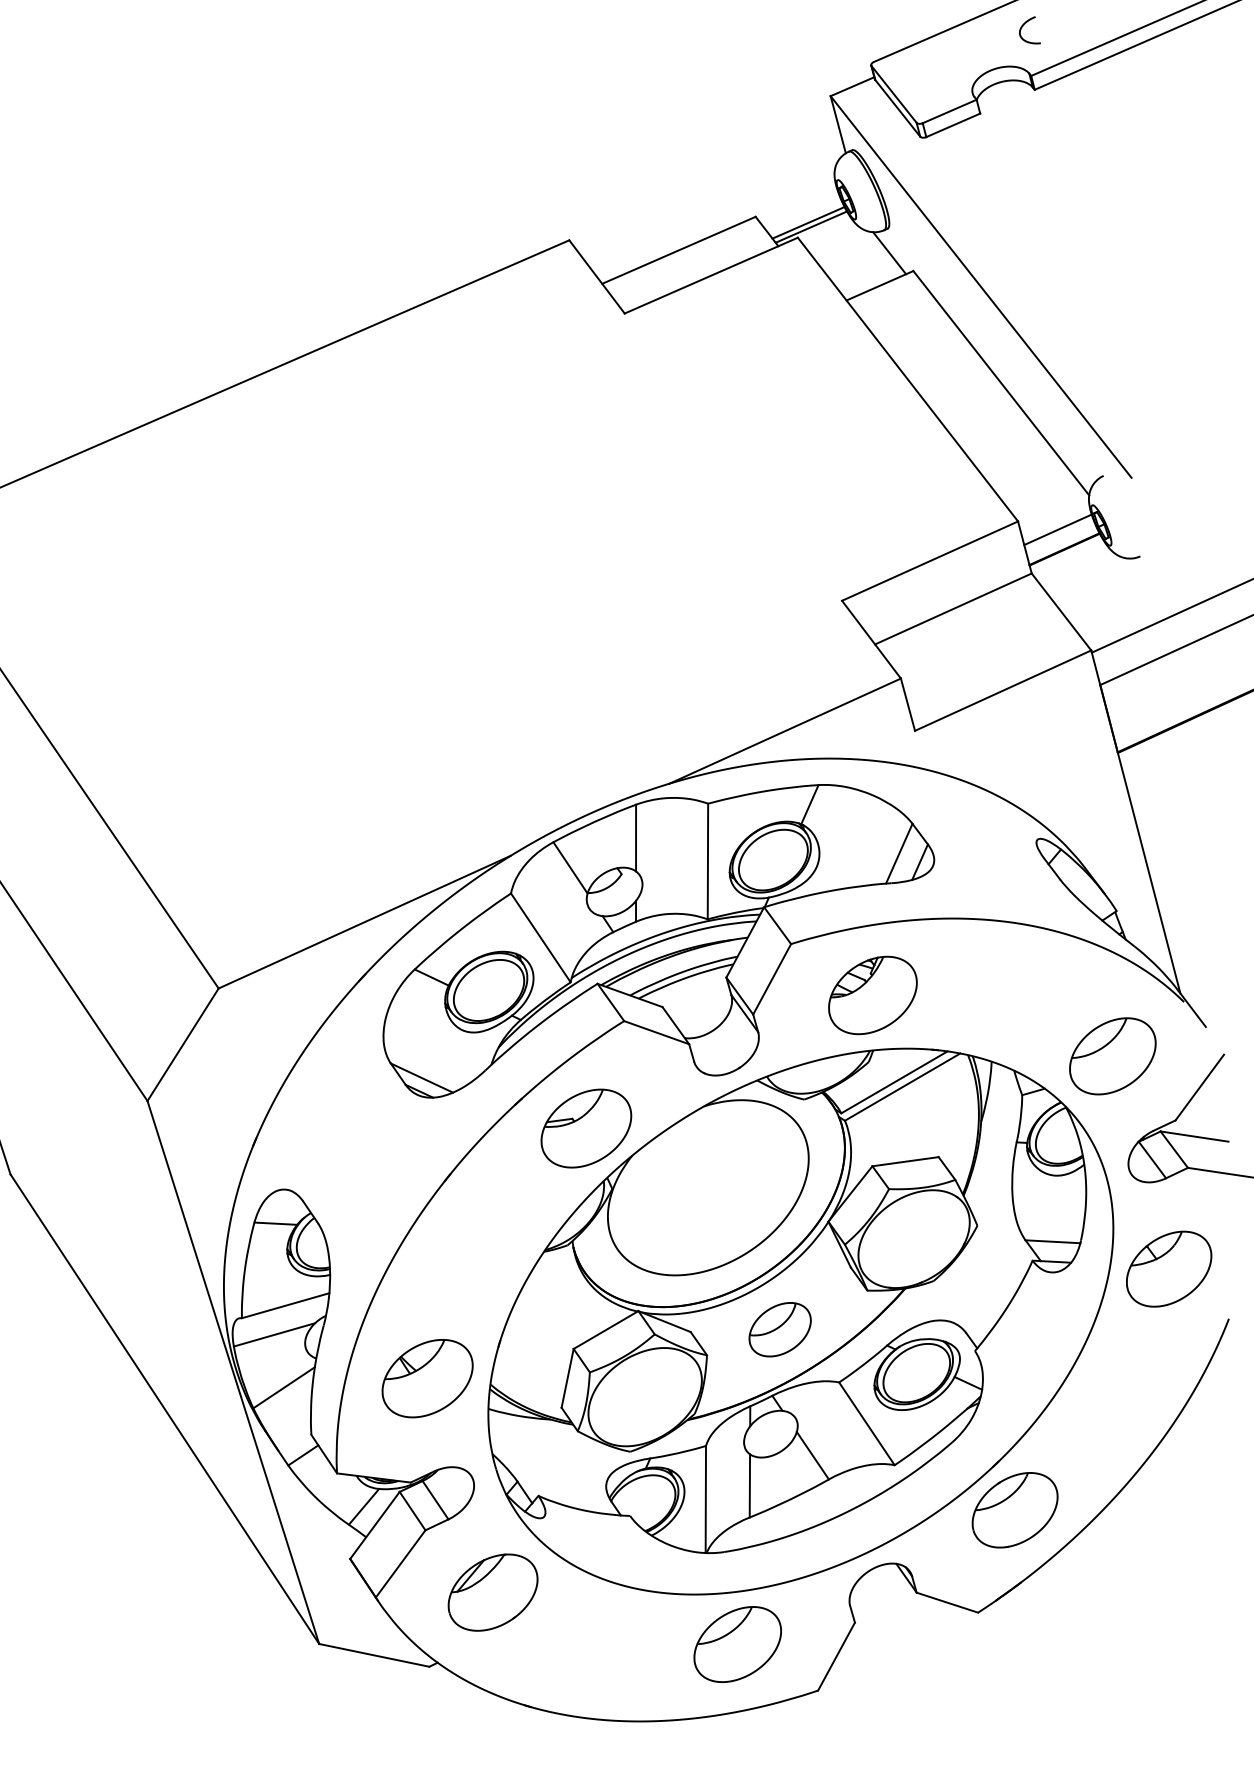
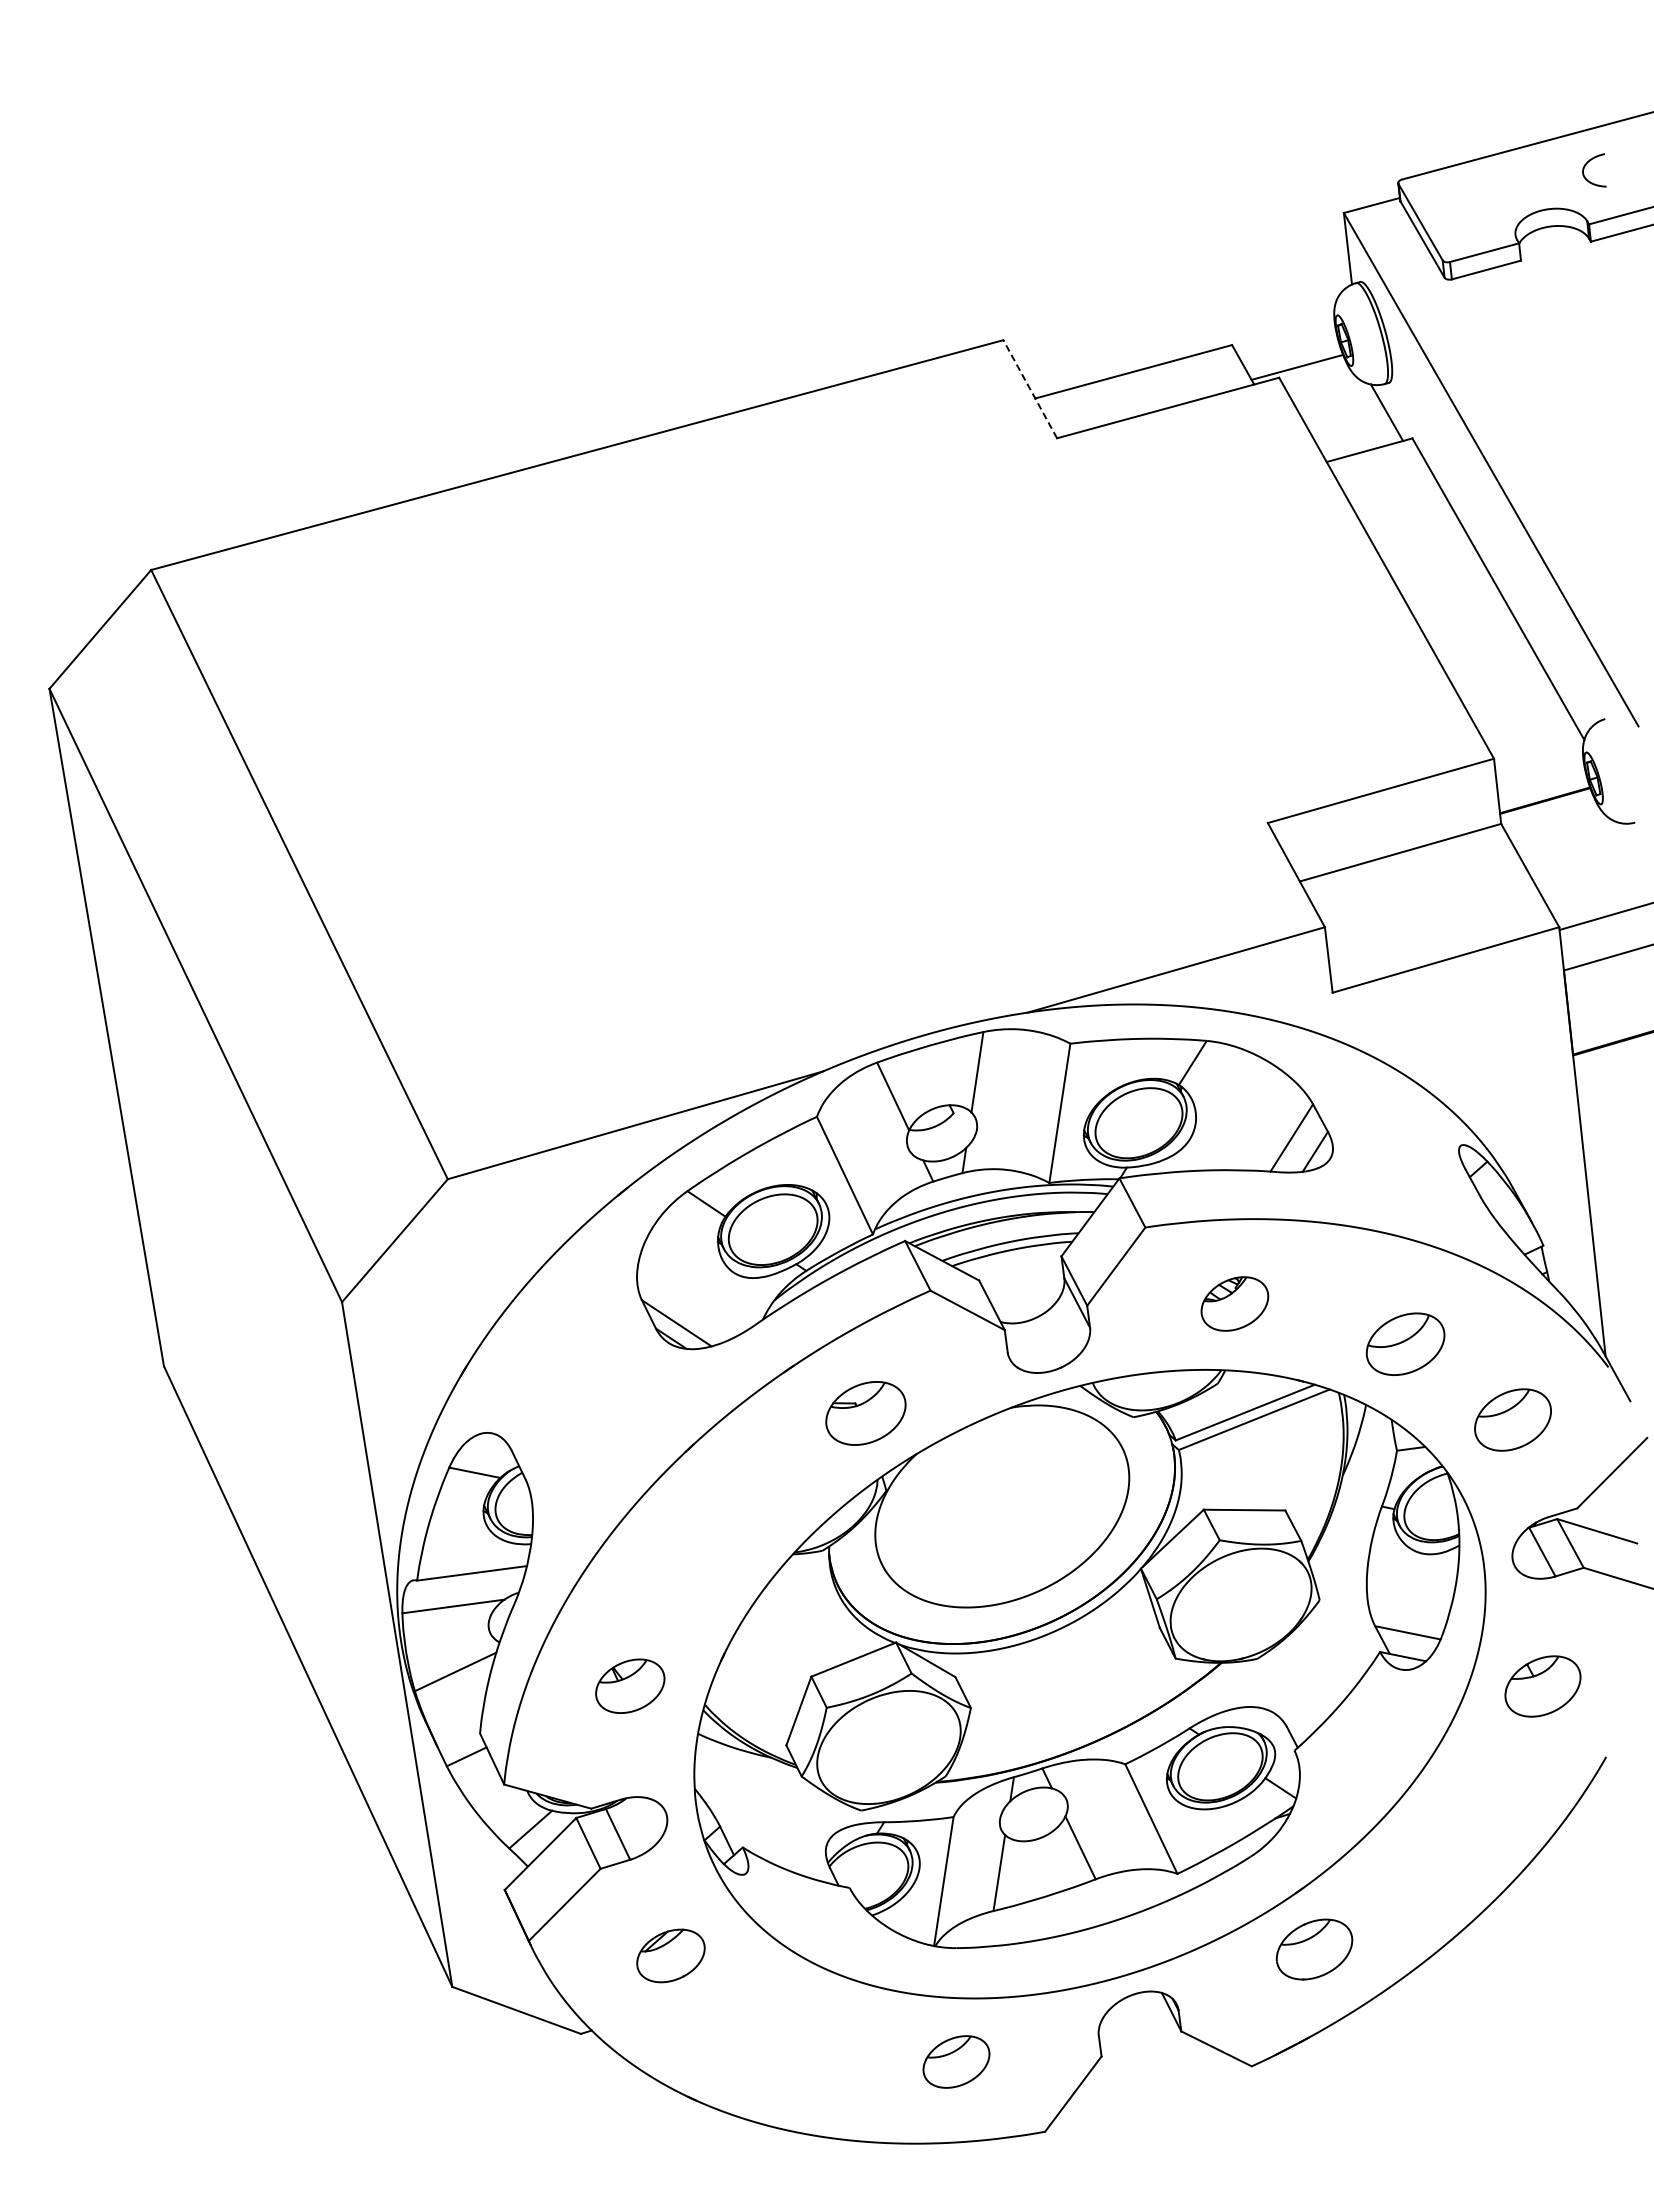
line: (808, 222) -> (1294, 361), removed
line: (597, 277) -> (1030, 389), solid -> dashed
line: (1057, 529) -> (1540, 775), removed
part: (872, 995) -> (1234, 1303), size x0.6
part: (1112, 1055) -> (1512, 1419), size x0.7
part: (586, 1128) -> (865, 1413), size x0.7
part: (1168, 1269) -> (1542, 1686), size x0.7
part: (780, 1329) -> (1405, 1343), moved
part: (427, 1377) -> (630, 1685), size x0.6
part: (1015, 1510) -> (1314, 1949), size x0.7
part: (492, 1592) -> (670, 1955), size x0.6
part: (737, 1644) -> (956, 2061), size x0.6

